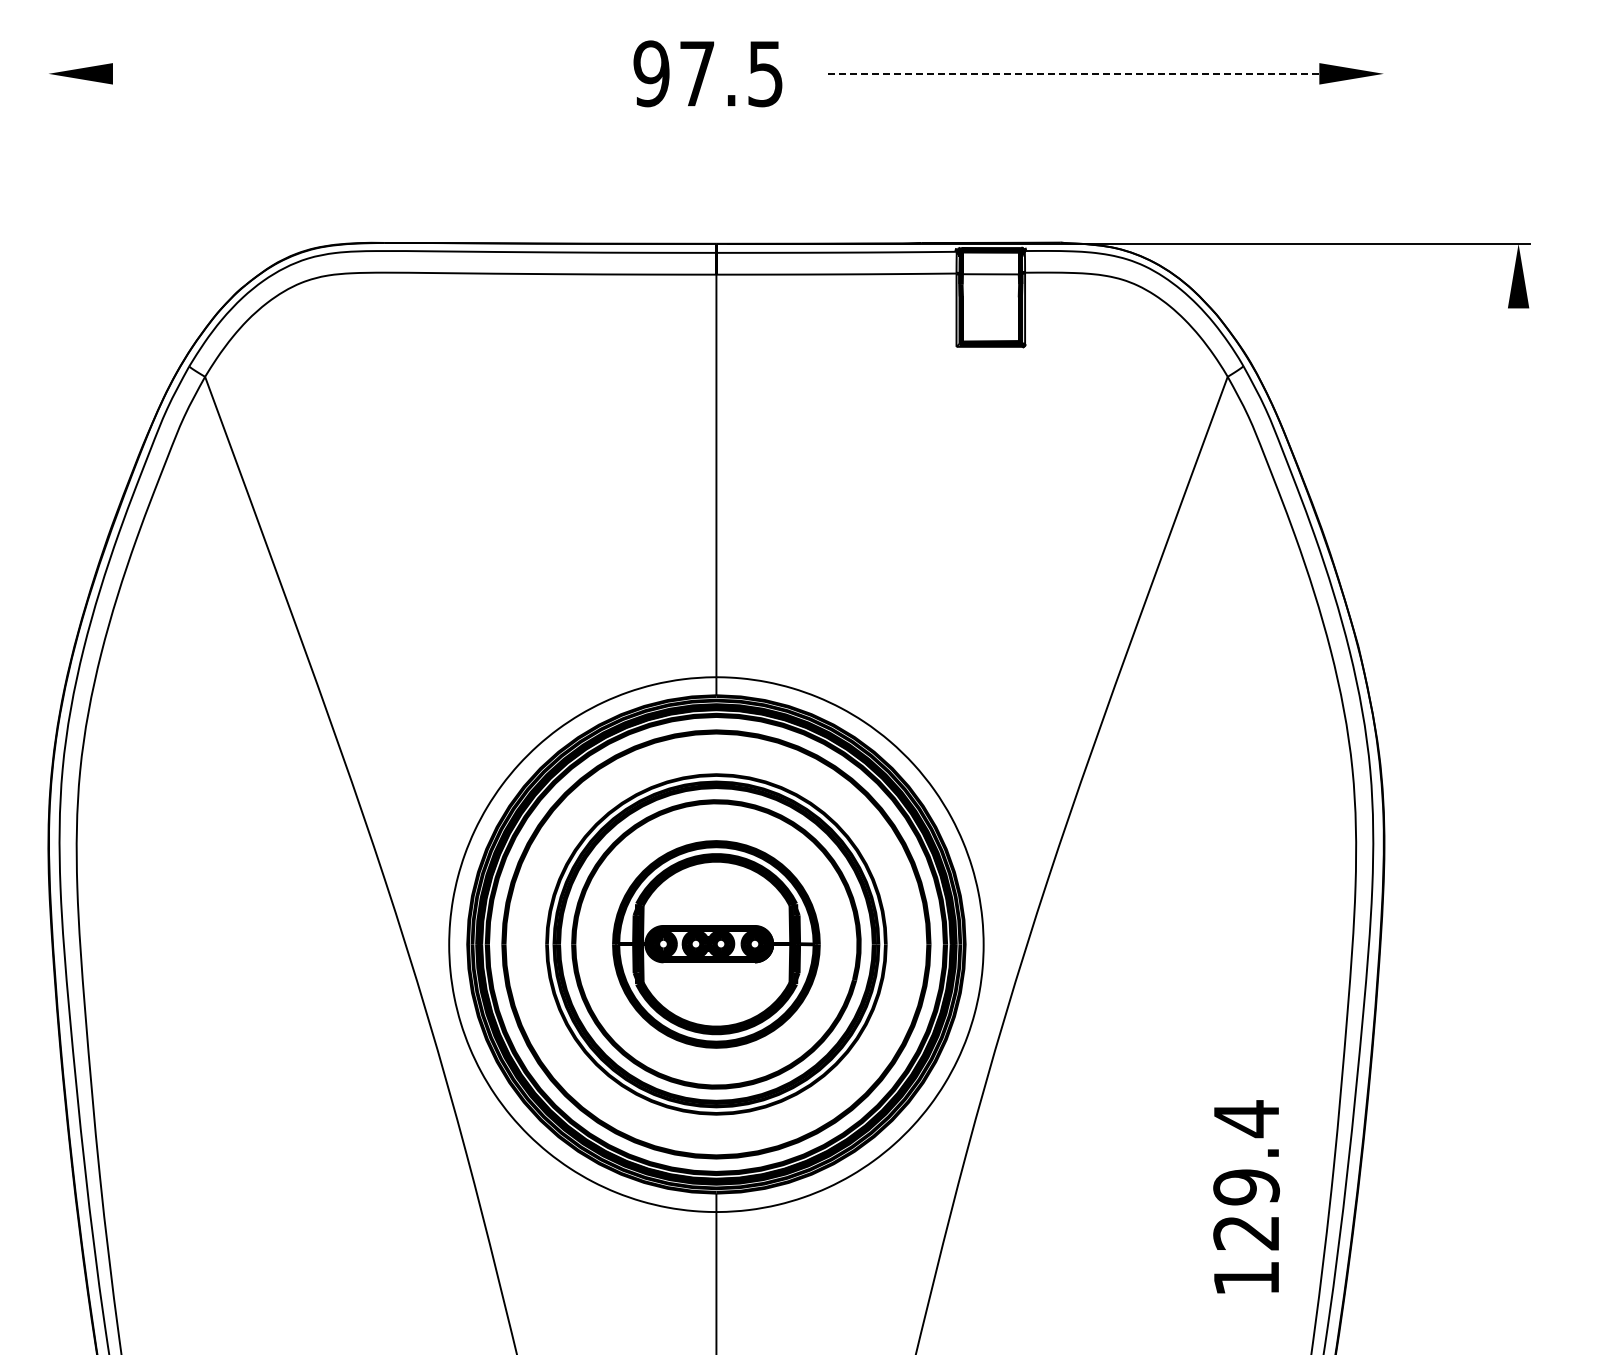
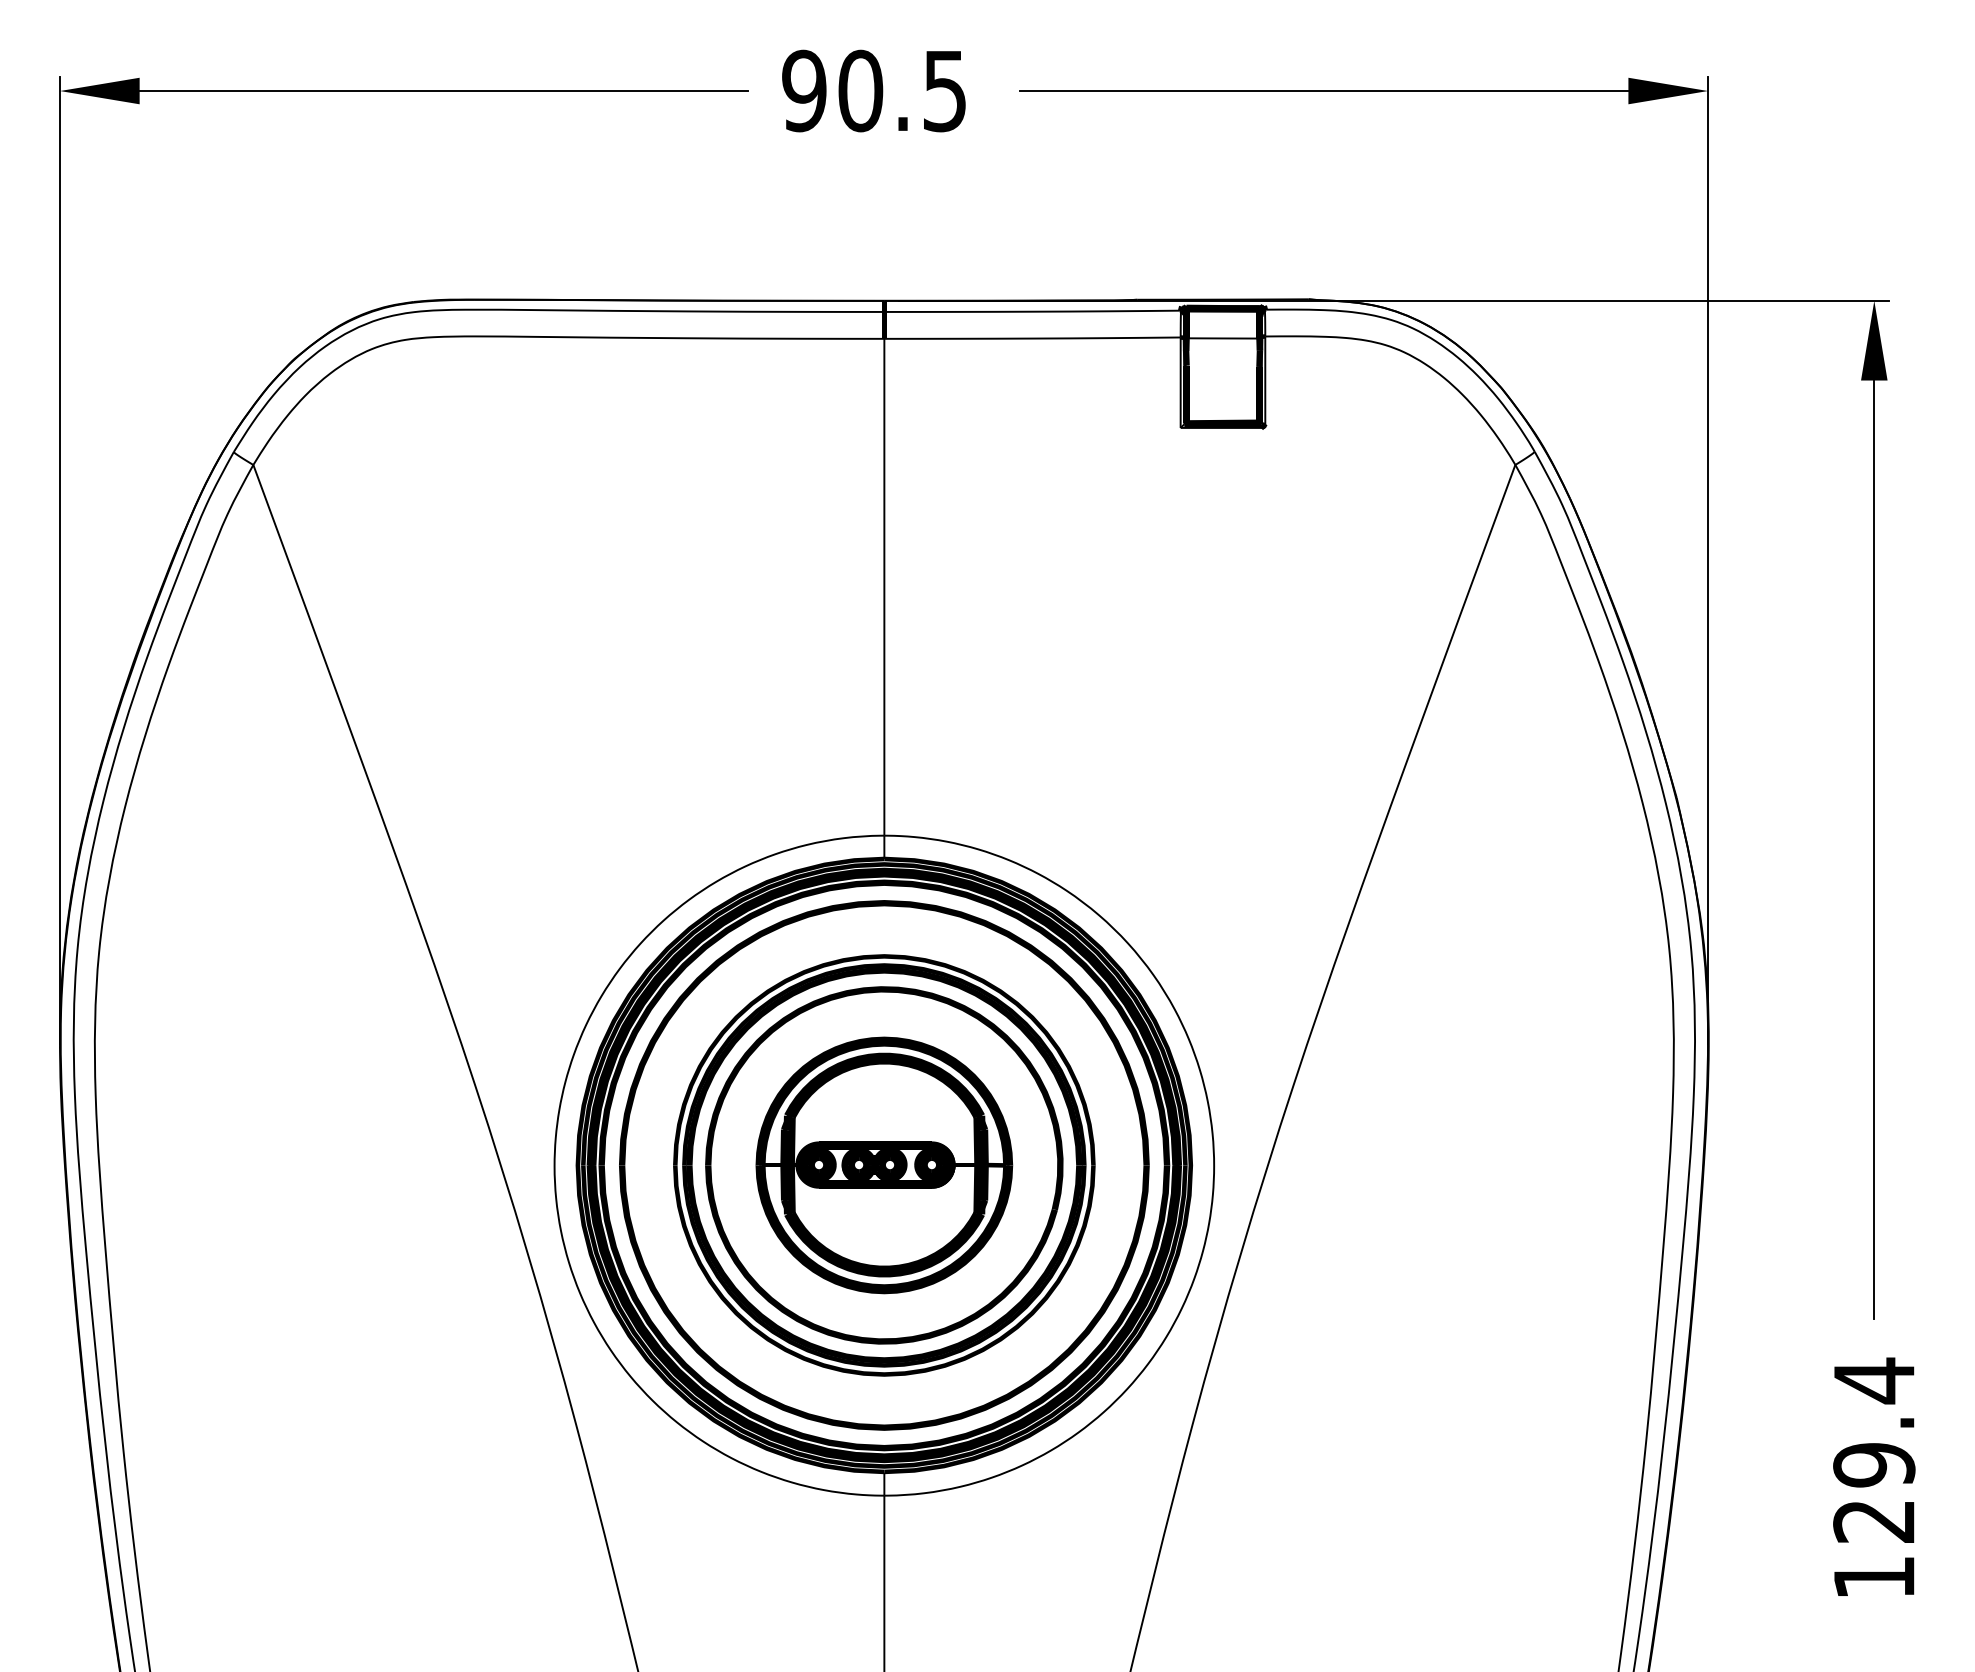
line: (358, 73) -> (442, 90), added
text: (697, 73) -> (861, 90), 97.5 -> 90.5
line: (1072, 73) -> (1323, 90), dashed -> solid
line: (48, 454) -> (60, 560), added
line: (1383, 454) -> (1707, 560), added
line: (1518, 688) -> (1874, 849), added
text: (1246, 1196) -> (1874, 1476), moved

